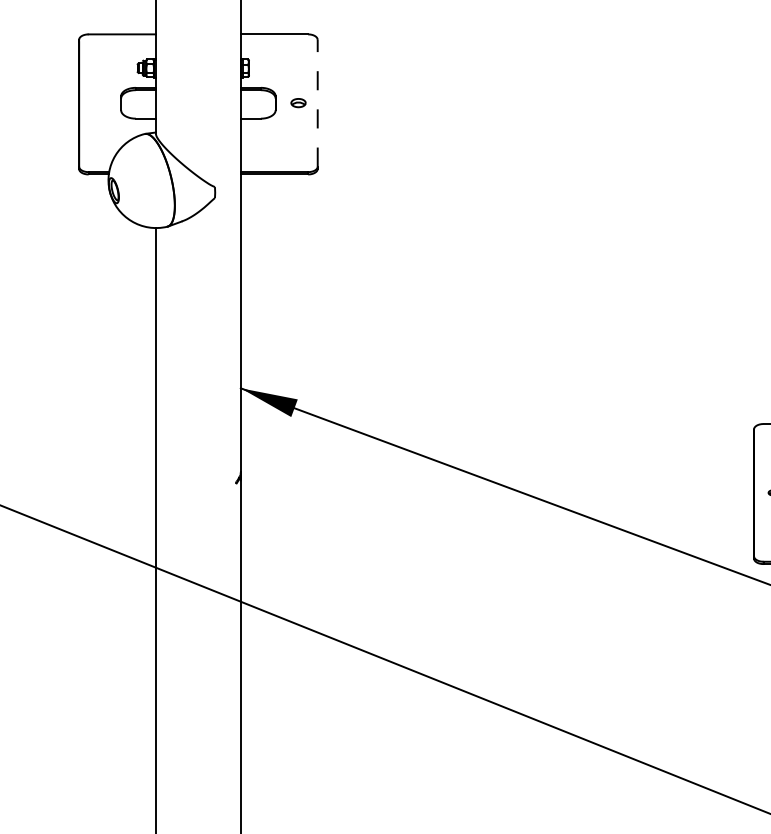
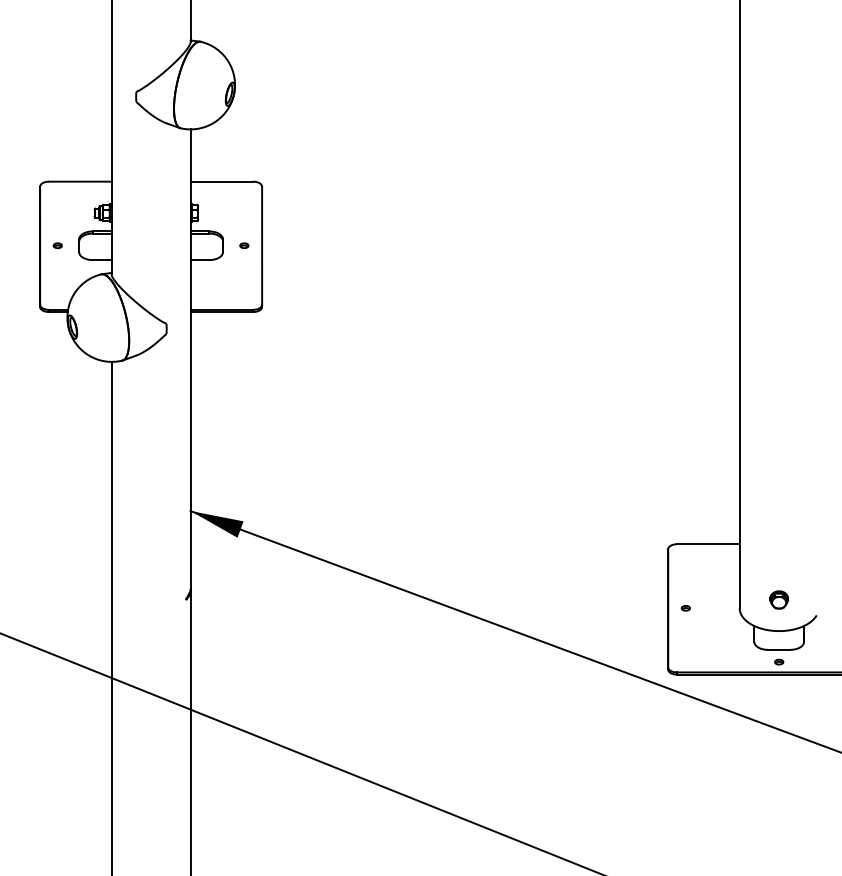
part: (97, 102) -> (57, 245), added
part: (298, 102) -> (244, 245), size x0.62
line: (318, 102) -> (262, 245), dashed -> solid

